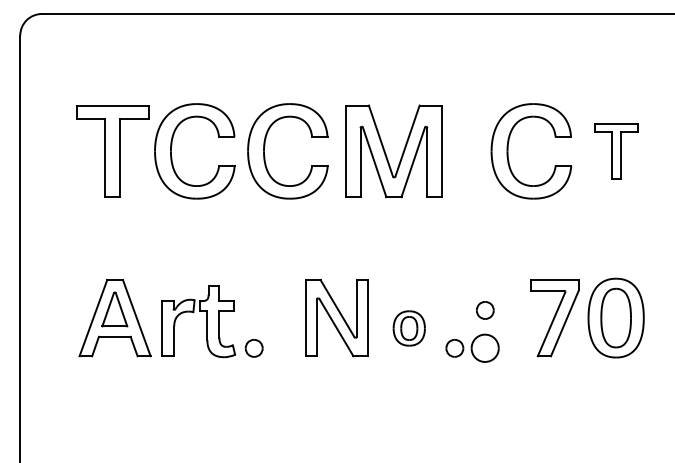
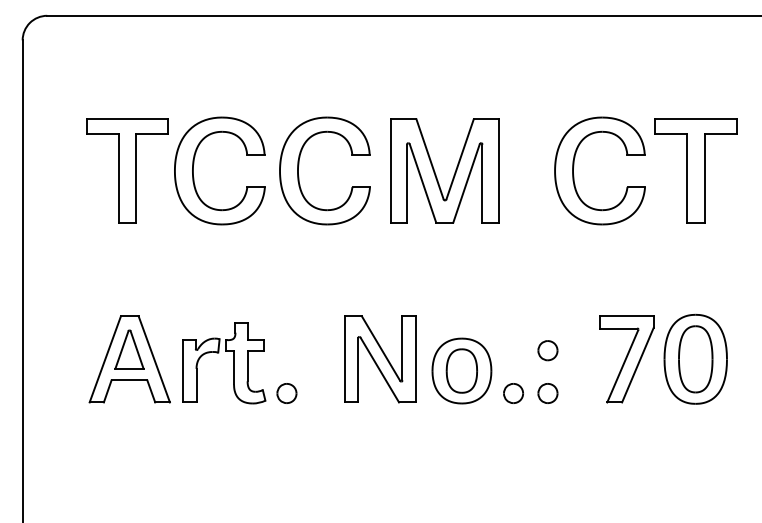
part: (615, 151) -> (695, 171), size x1.67
part: (409, 328) -> (462, 371), size x1.67
part: (485, 348) -> (548, 393), size x0.62

